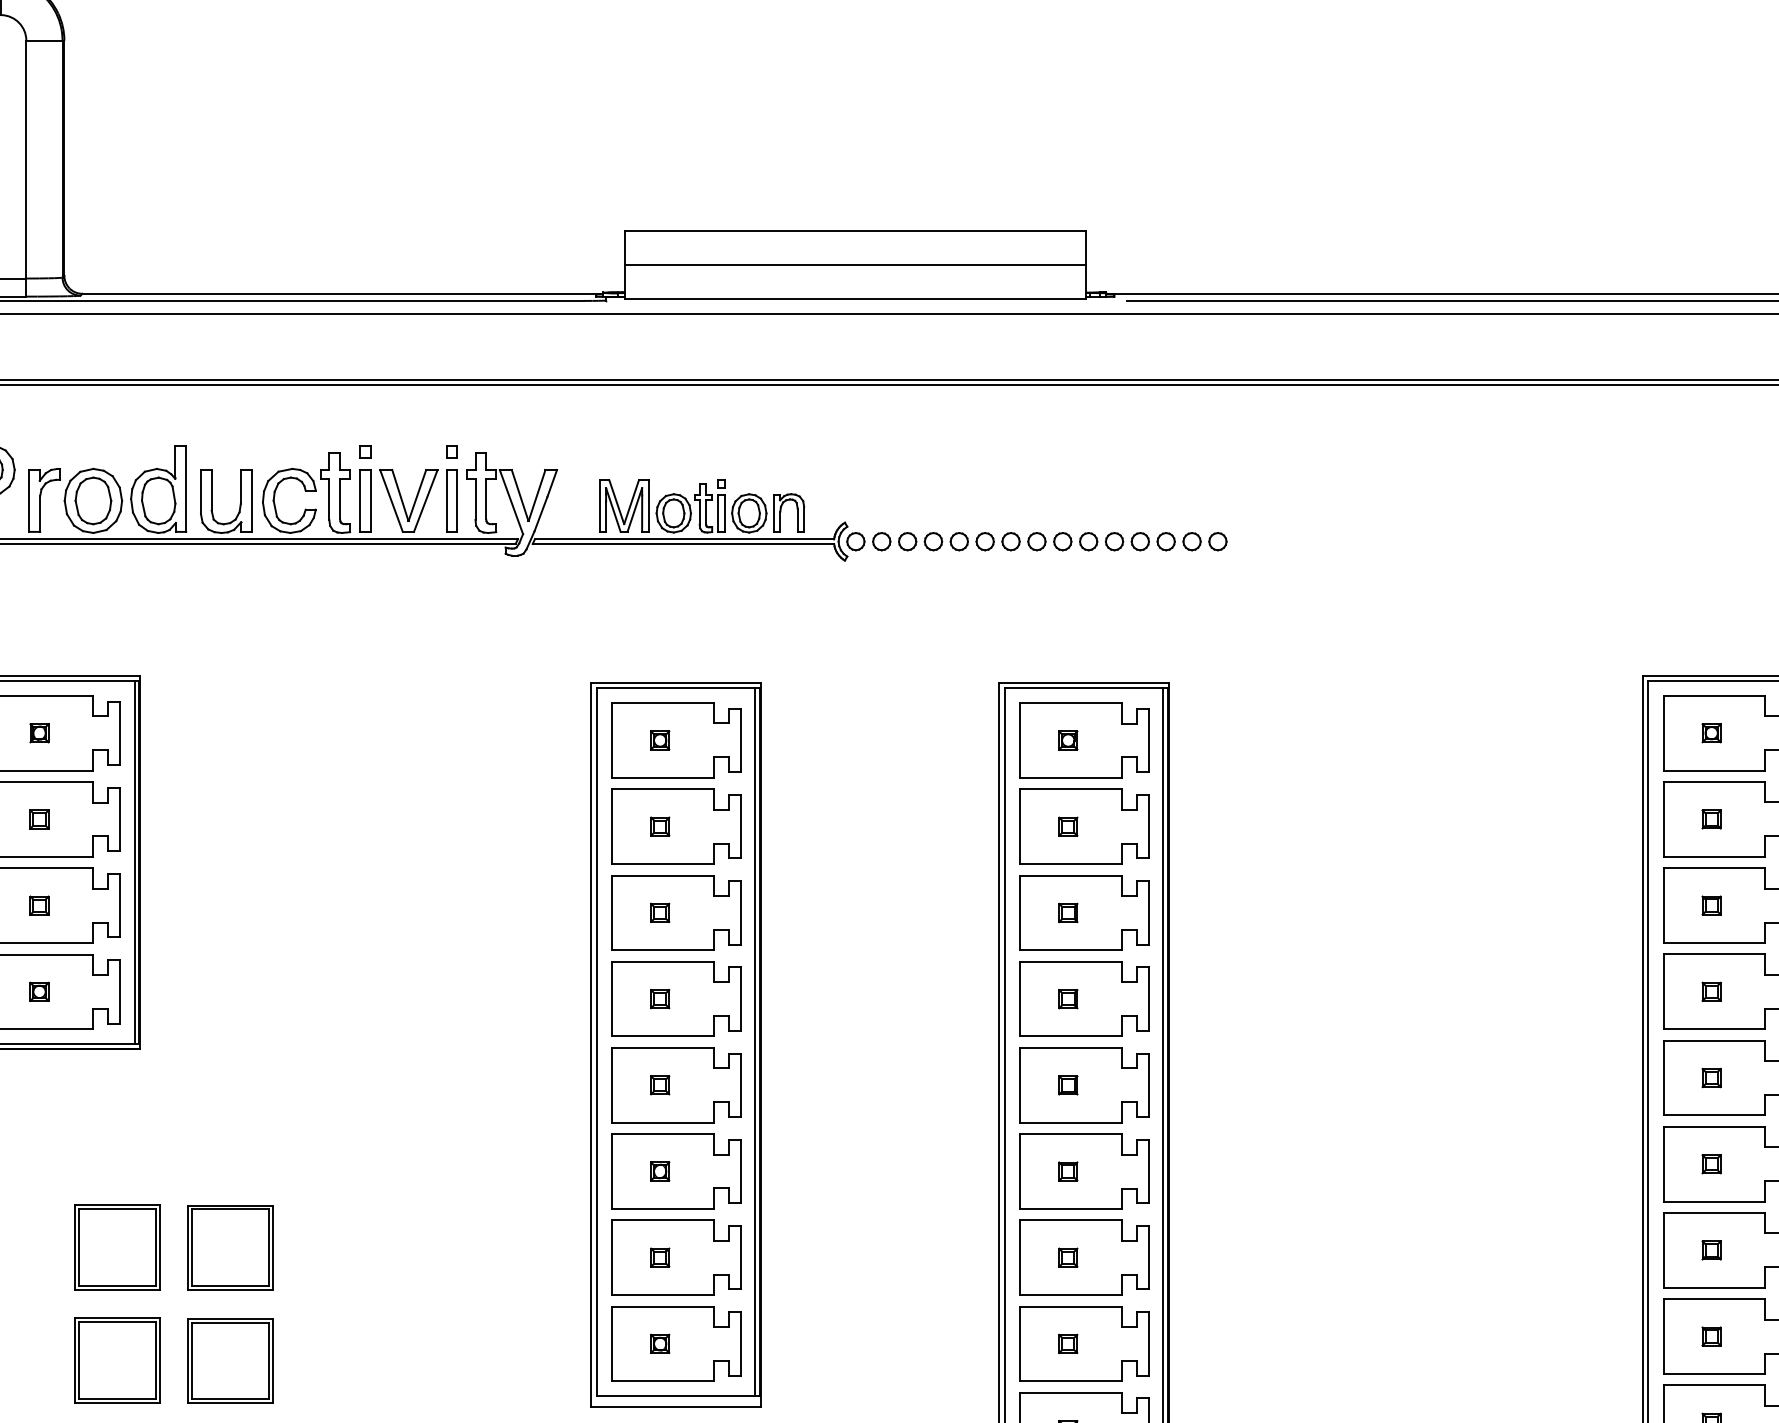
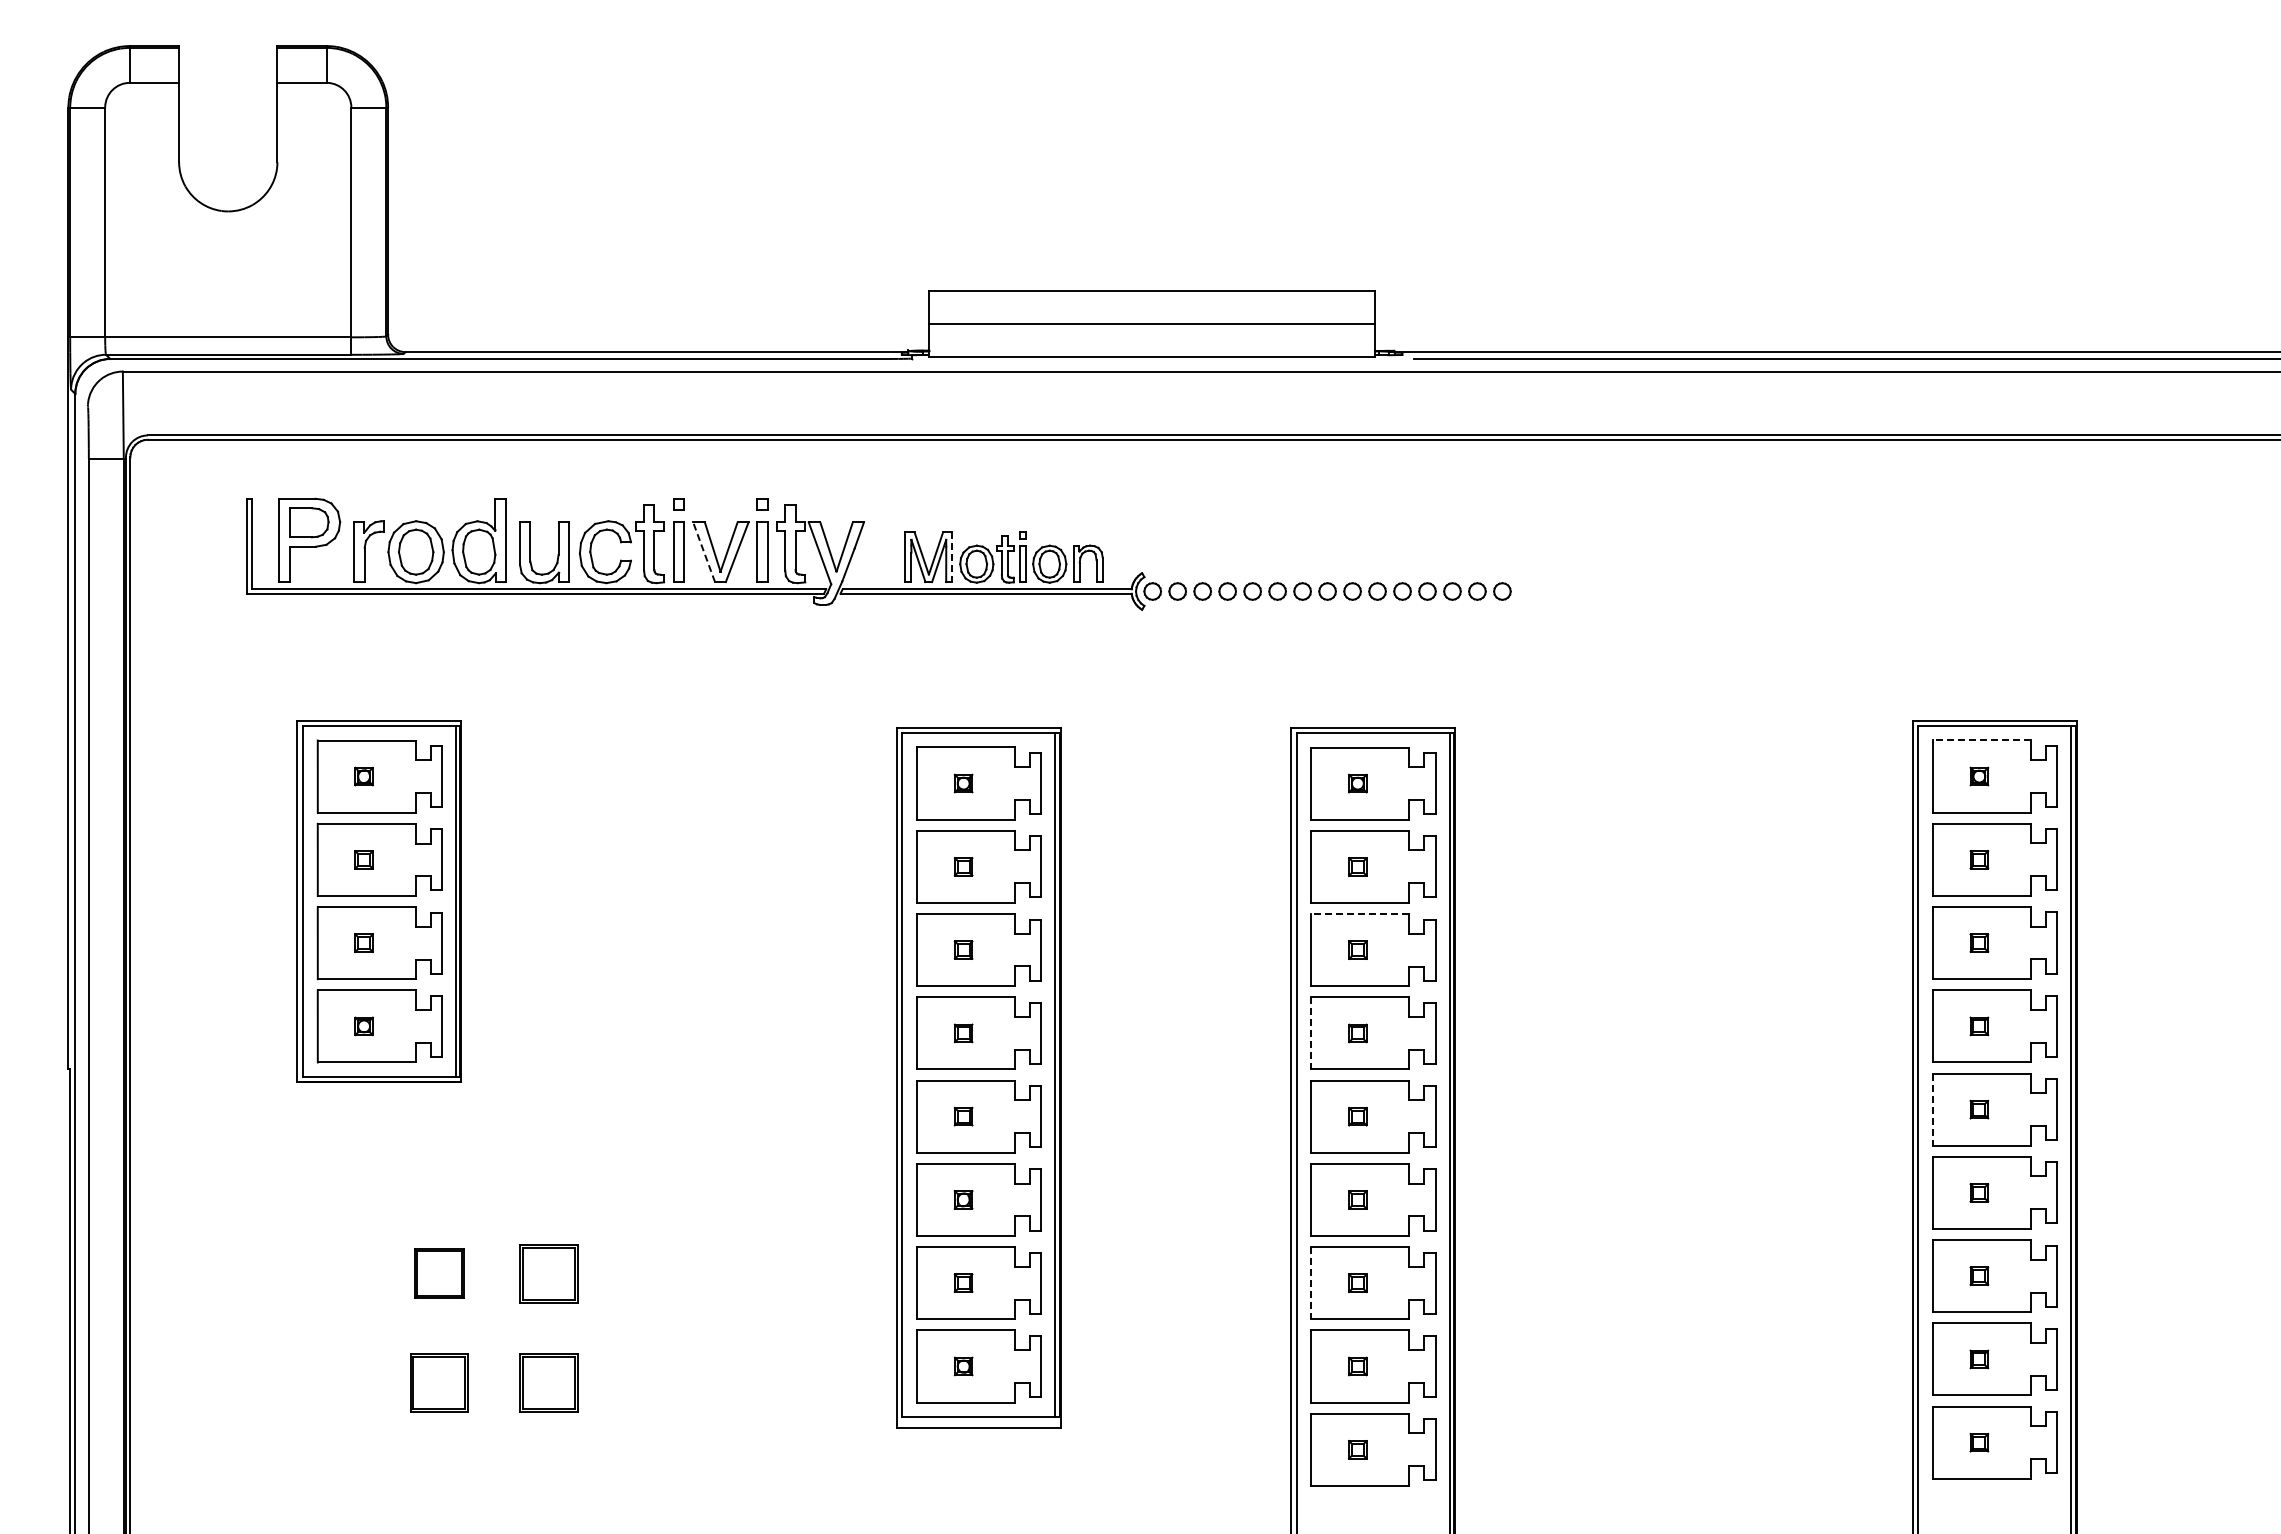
line: (391, 501) -> (704, 552), solid -> dashed
line: (648, 506) -> (952, 557), solid -> dashed
line: (1713, 695) -> (1981, 740), solid -> dashed
line: (1071, 876) -> (1360, 914), solid -> dashed
line: (1020, 999) -> (1311, 1033), solid -> dashed
line: (1664, 1078) -> (1933, 1110), solid -> dashed
part: (116, 1247) -> (438, 1273), size x0.6
part: (230, 1247) -> (548, 1273), size x0.7
line: (1020, 1258) -> (1311, 1283), solid -> dashed
part: (116, 1360) -> (438, 1382), size x0.7
part: (230, 1360) -> (548, 1382), size x0.7

